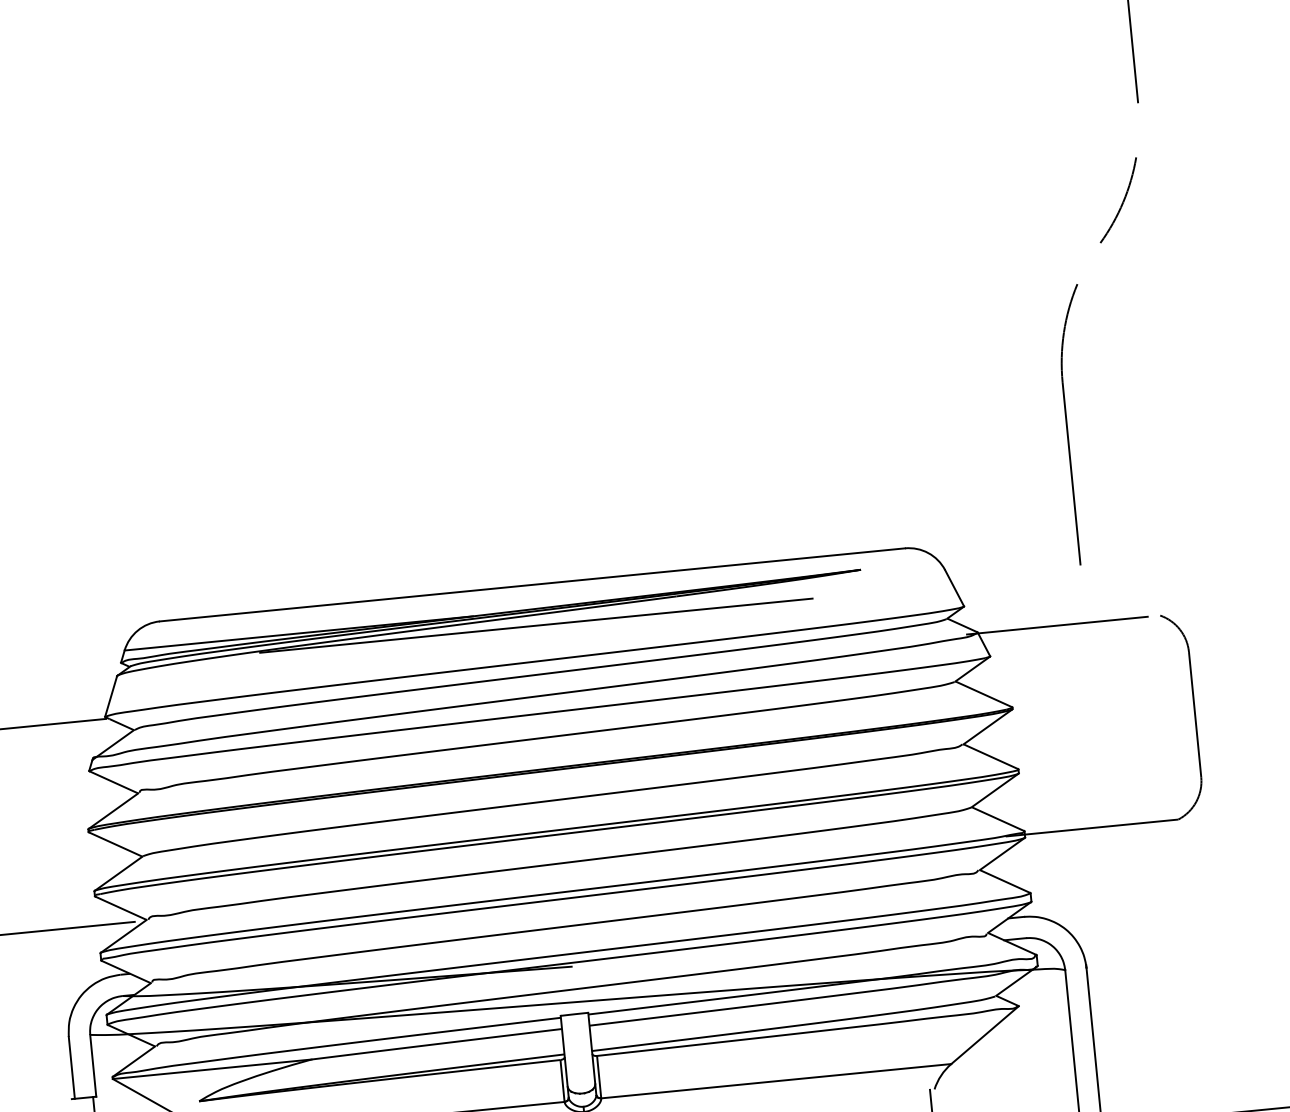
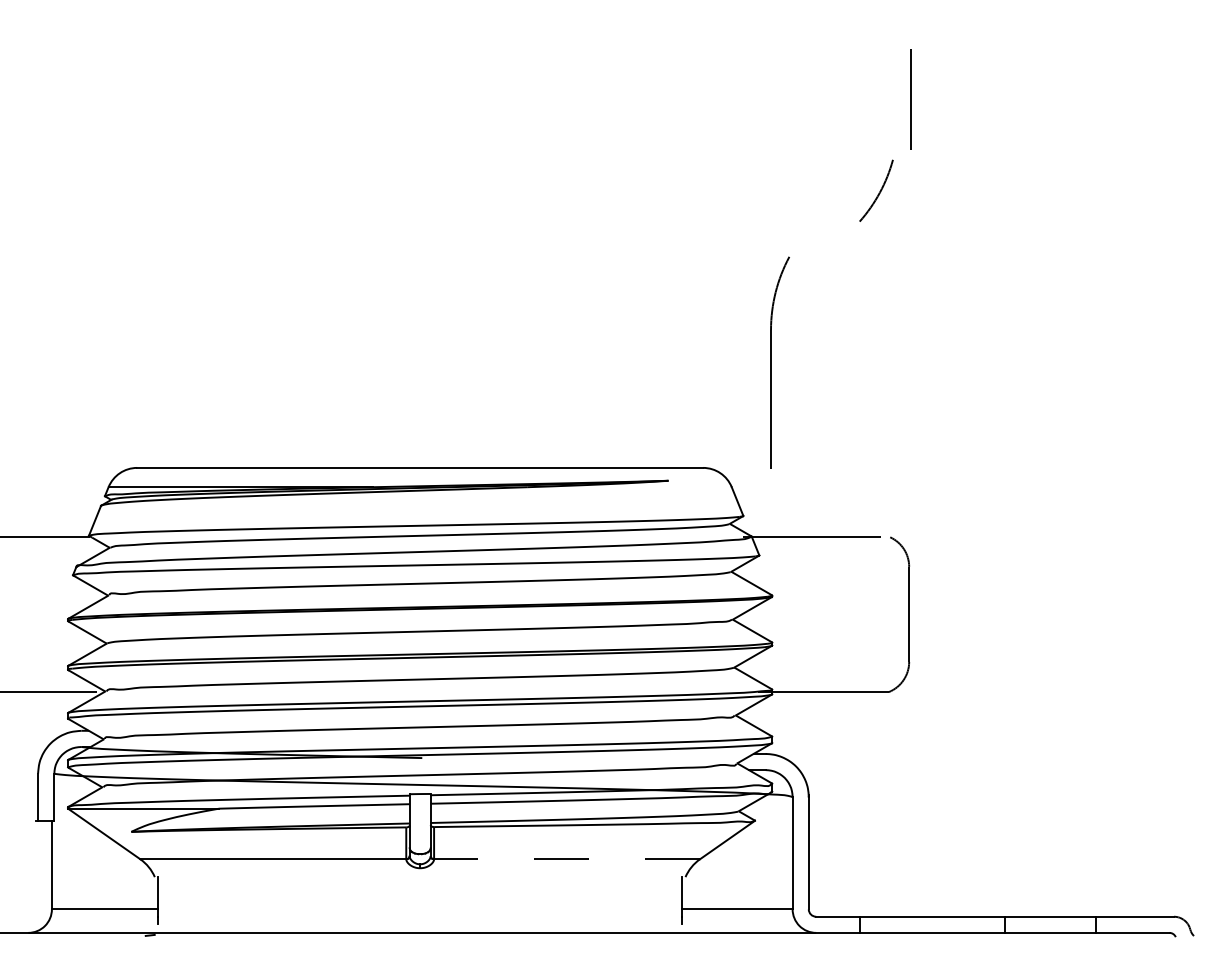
arc: (1121, 202) -> (878, 192), moved
part: (1067, 425) -> (771, 362), moved
line: (535, 625) -> (419, 498), removed
line: (776, 1081) -> (567, 859), solid -> dashed

